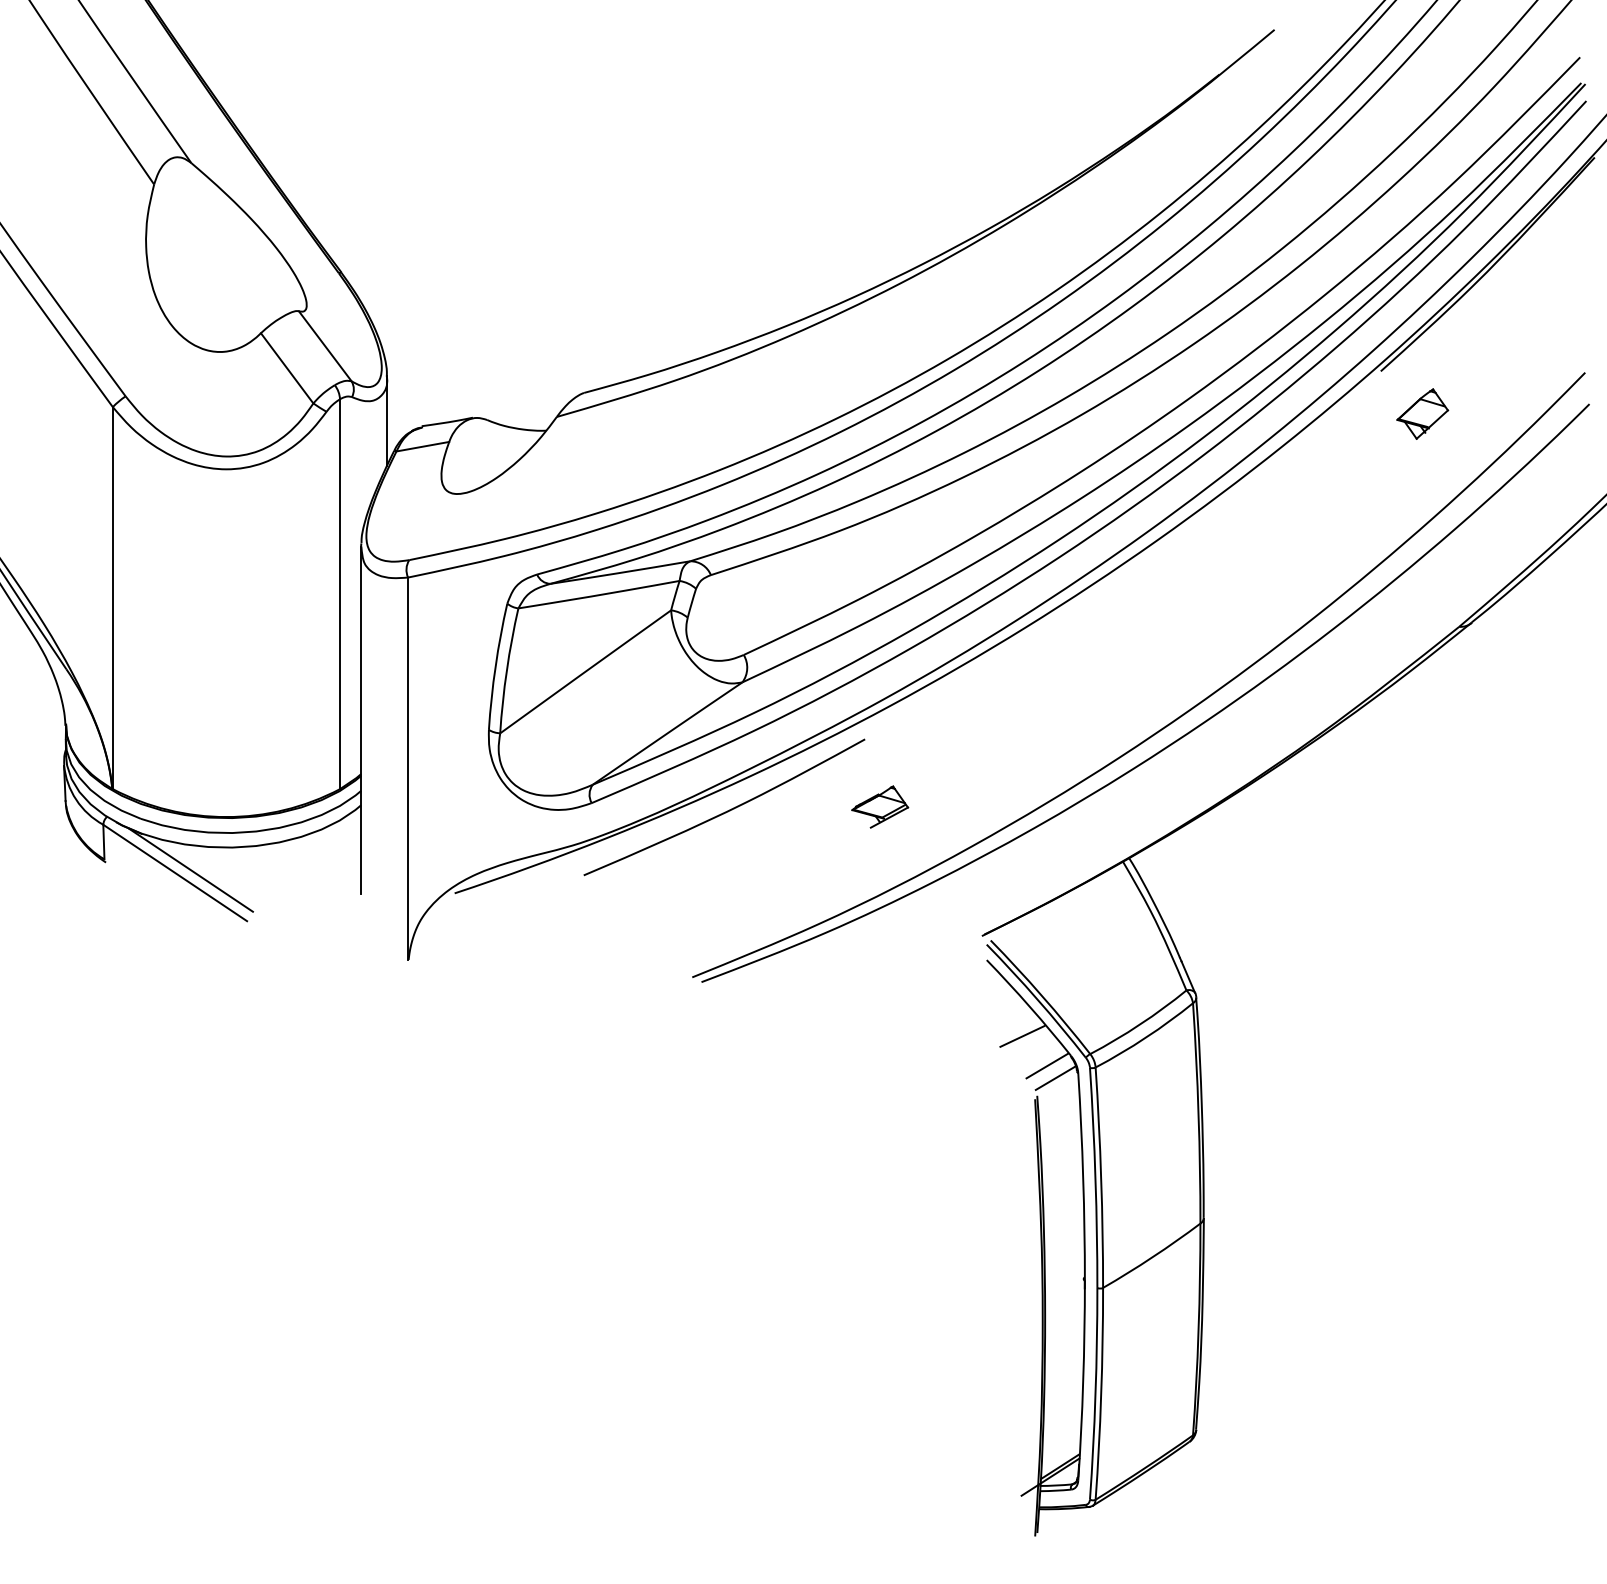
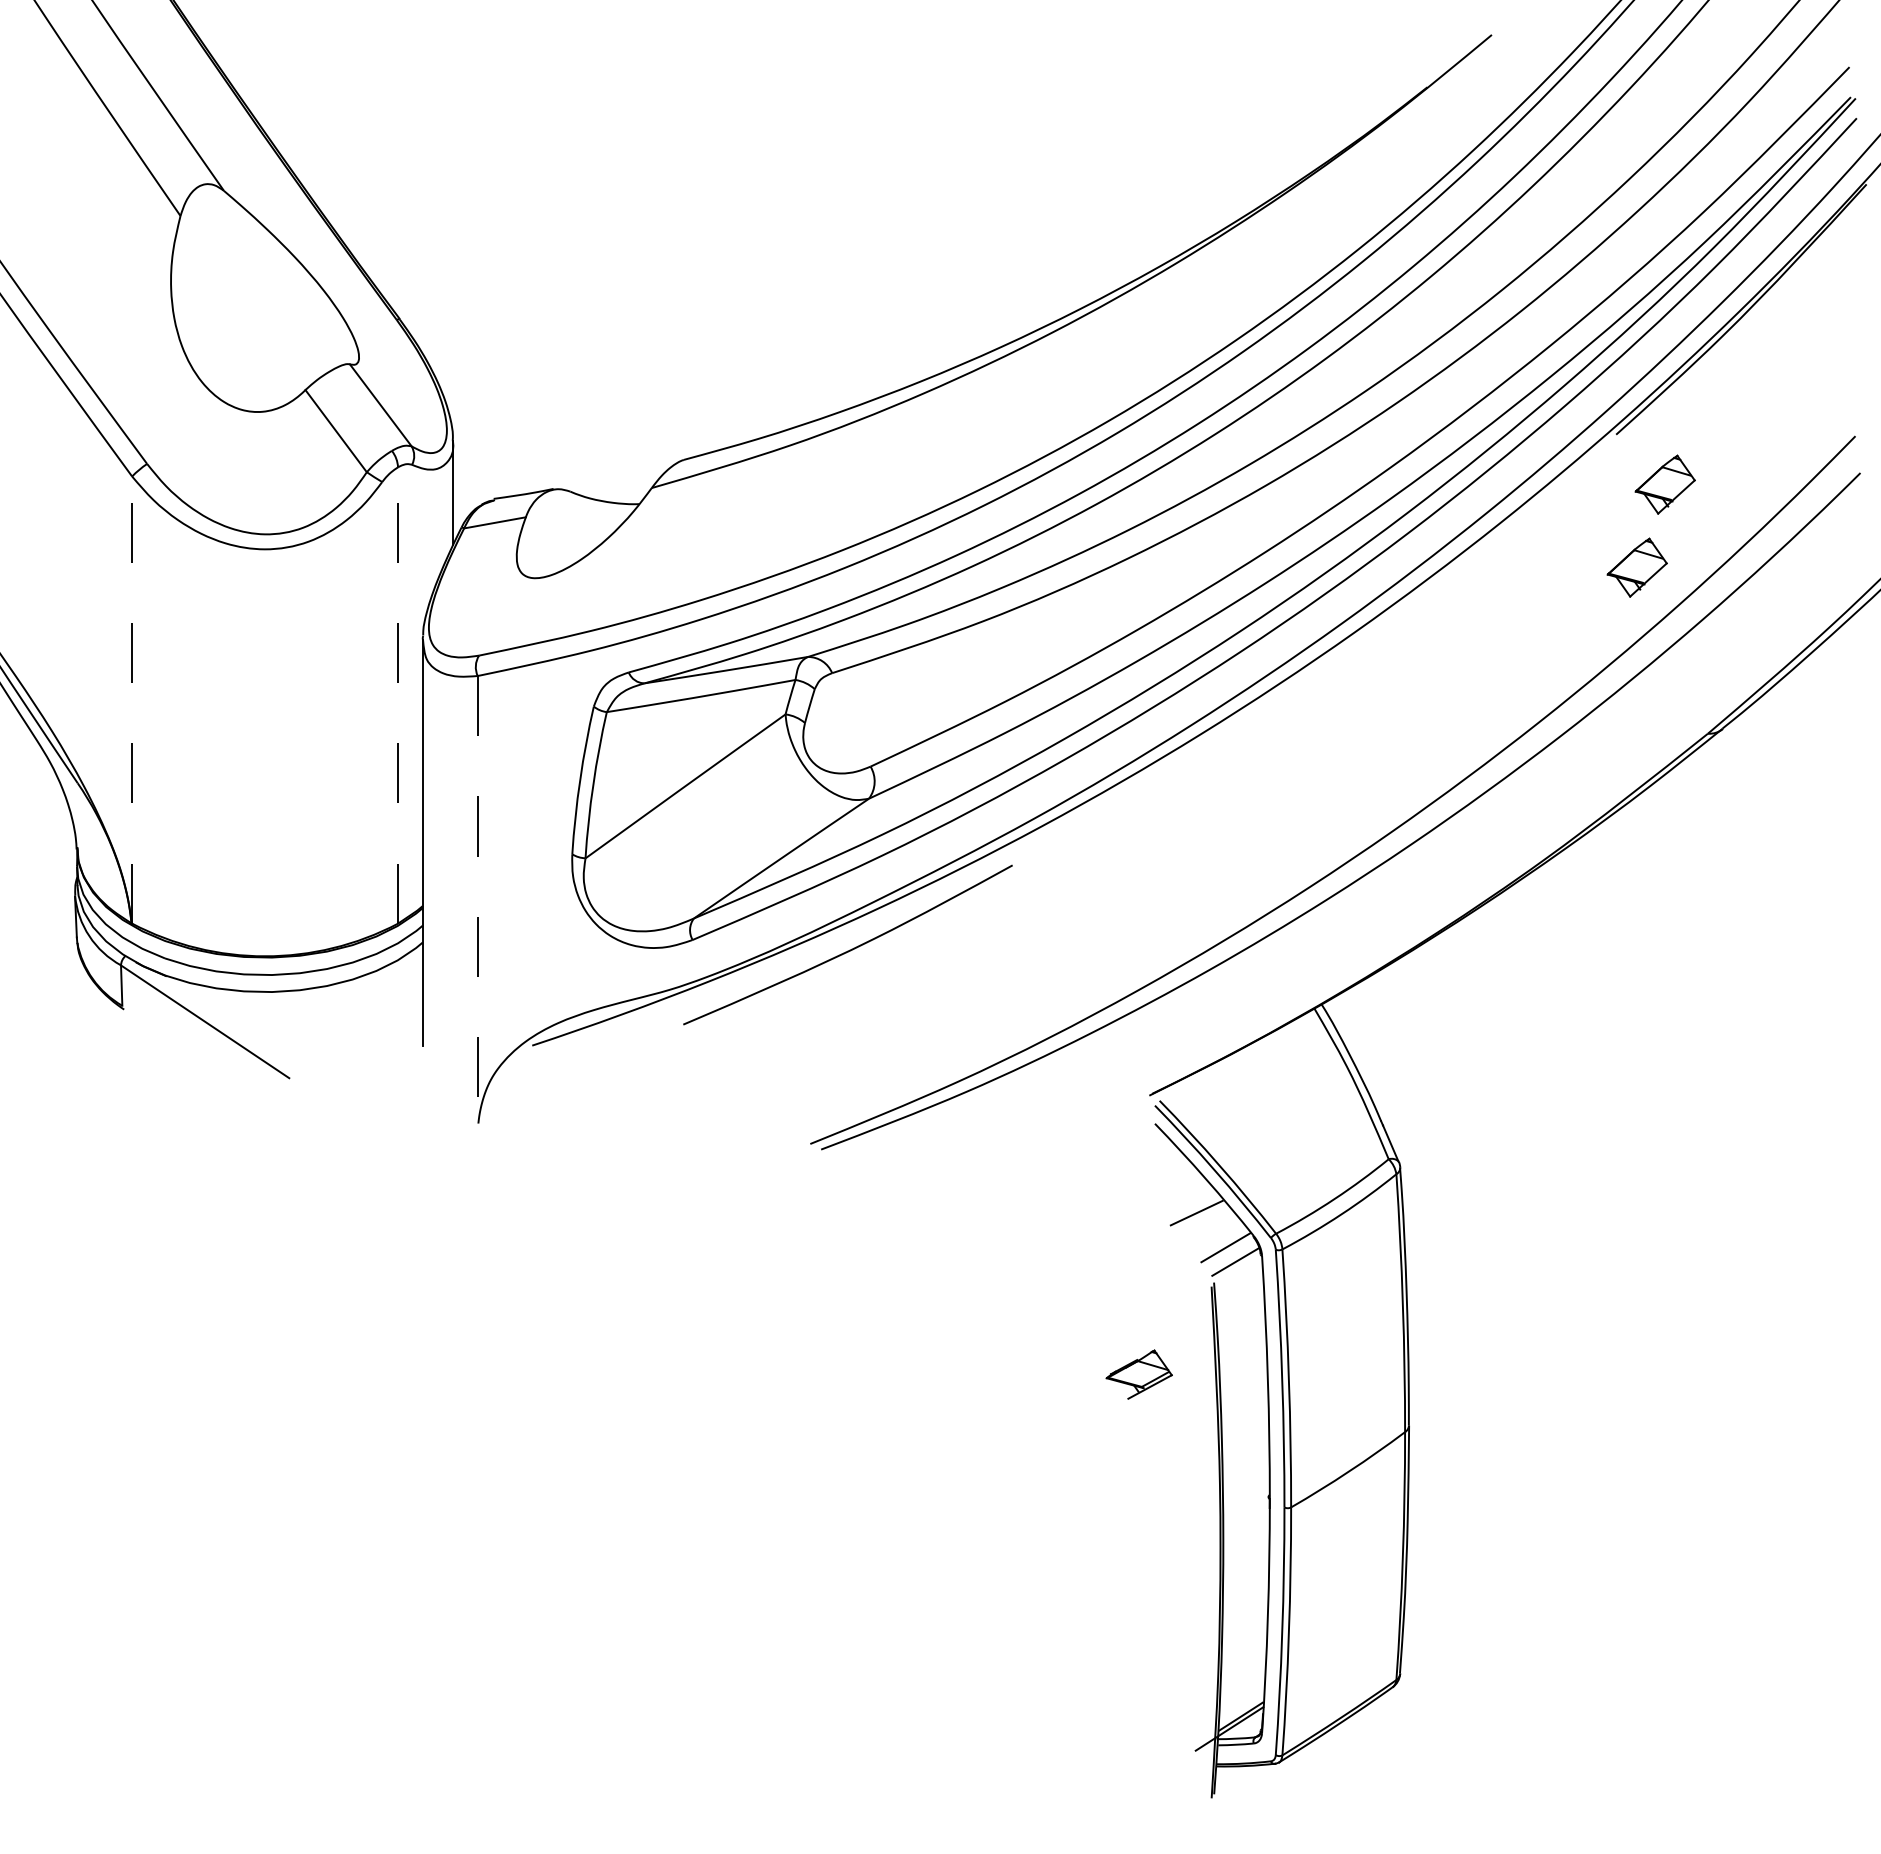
part: (1398, 484) -> (1636, 567), added
line: (340, 594) -> (398, 695), solid -> dashed
line: (113, 598) -> (132, 700), solid -> dashed
line: (407, 768) -> (477, 899), solid -> dashed
part: (879, 806) -> (1138, 1374), moved
line: (190, 870) -> (223, 1018), removed

